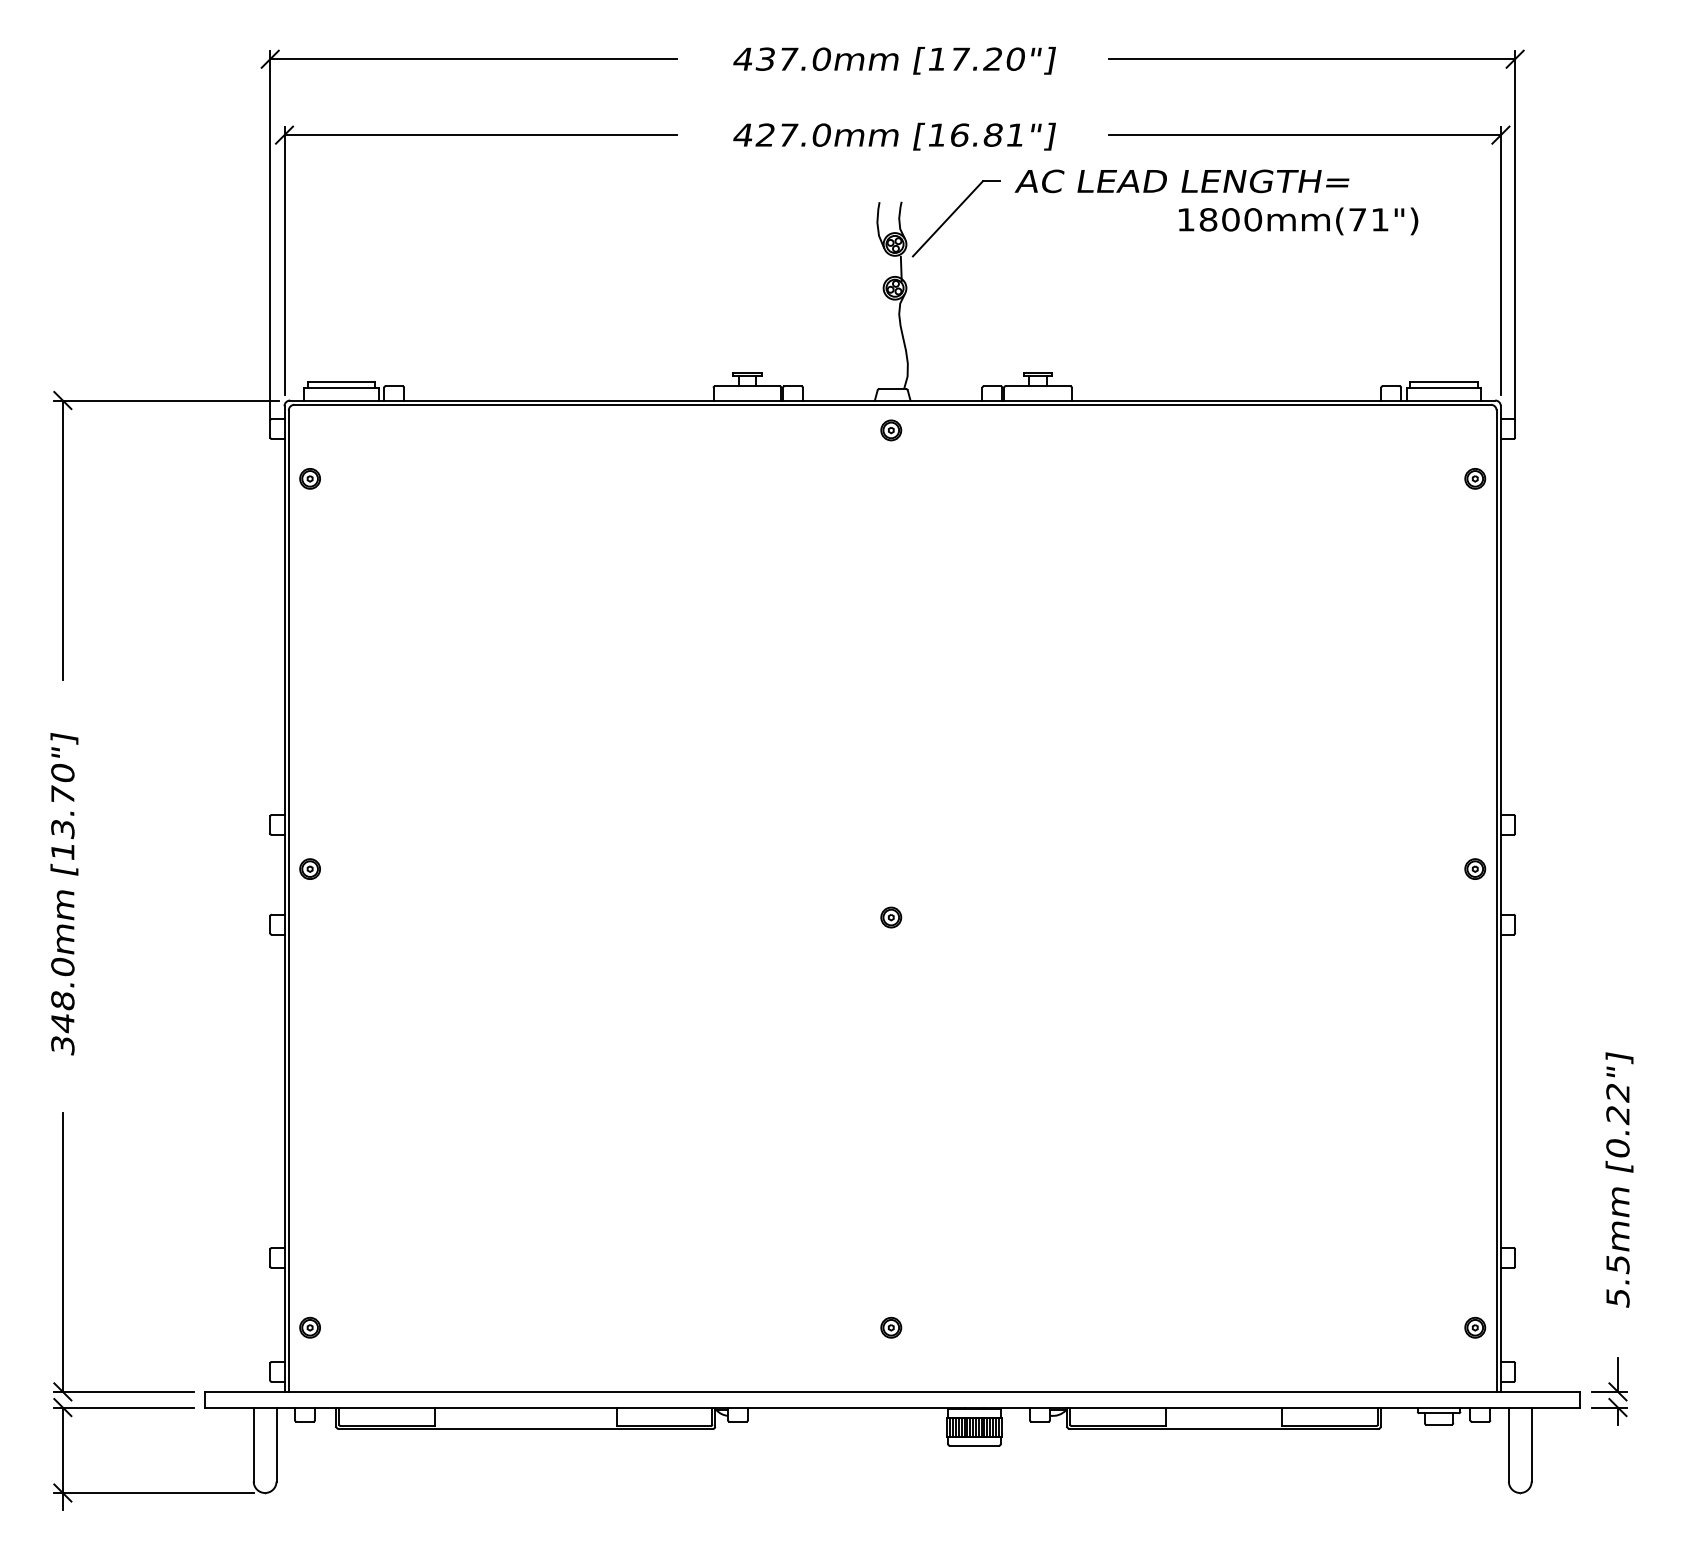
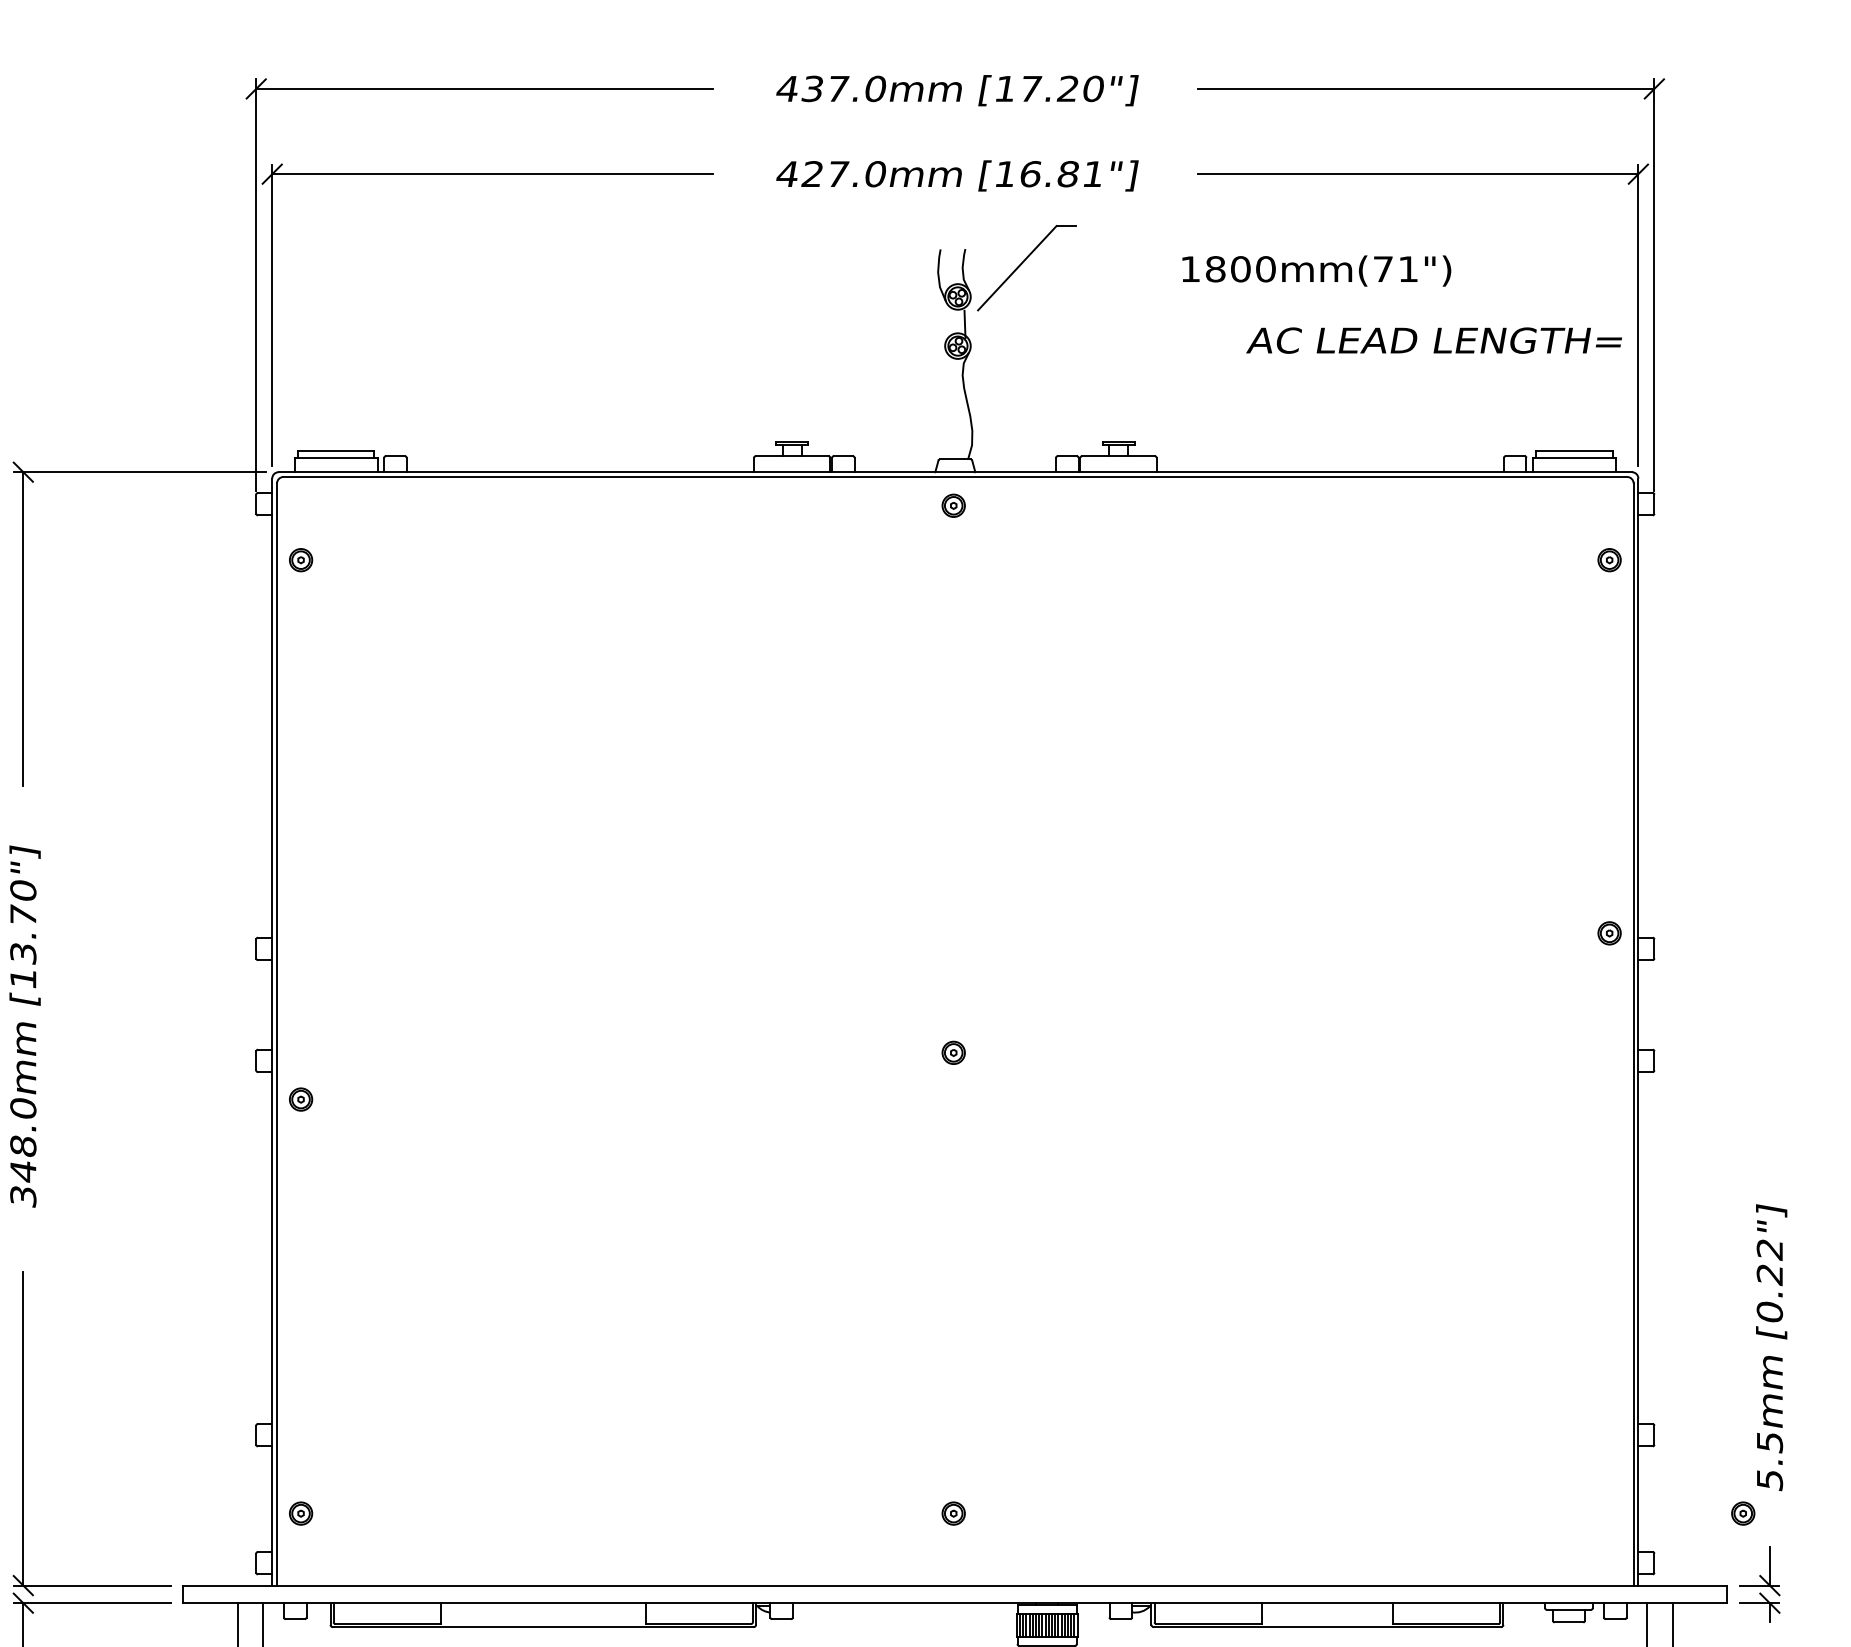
text: (1181, 181) -> (1433, 340), moved
text: (1298, 221) -> (1316, 271), moved
part: (309, 868) -> (300, 1098), moved
part: (1475, 868) -> (1609, 932), moved
part: (1475, 1327) -> (1743, 1513), moved

